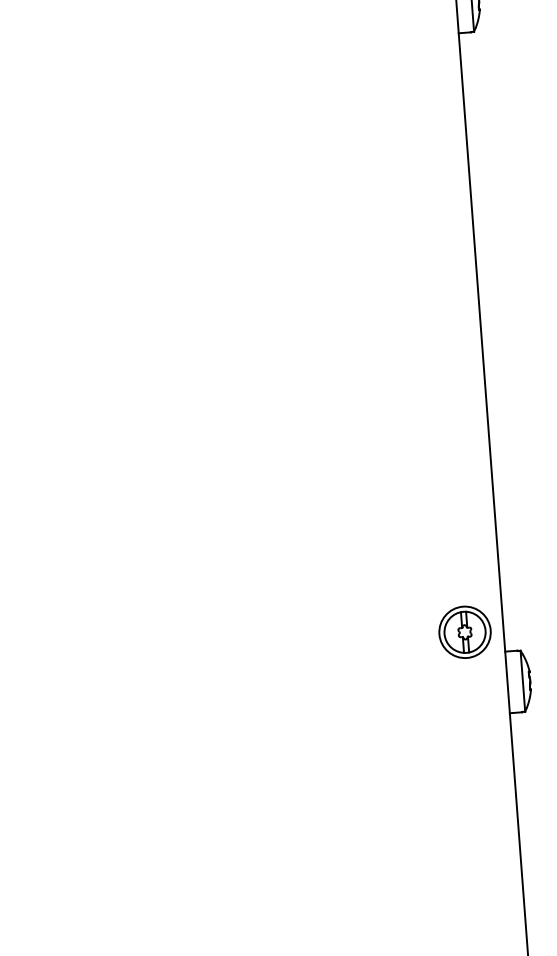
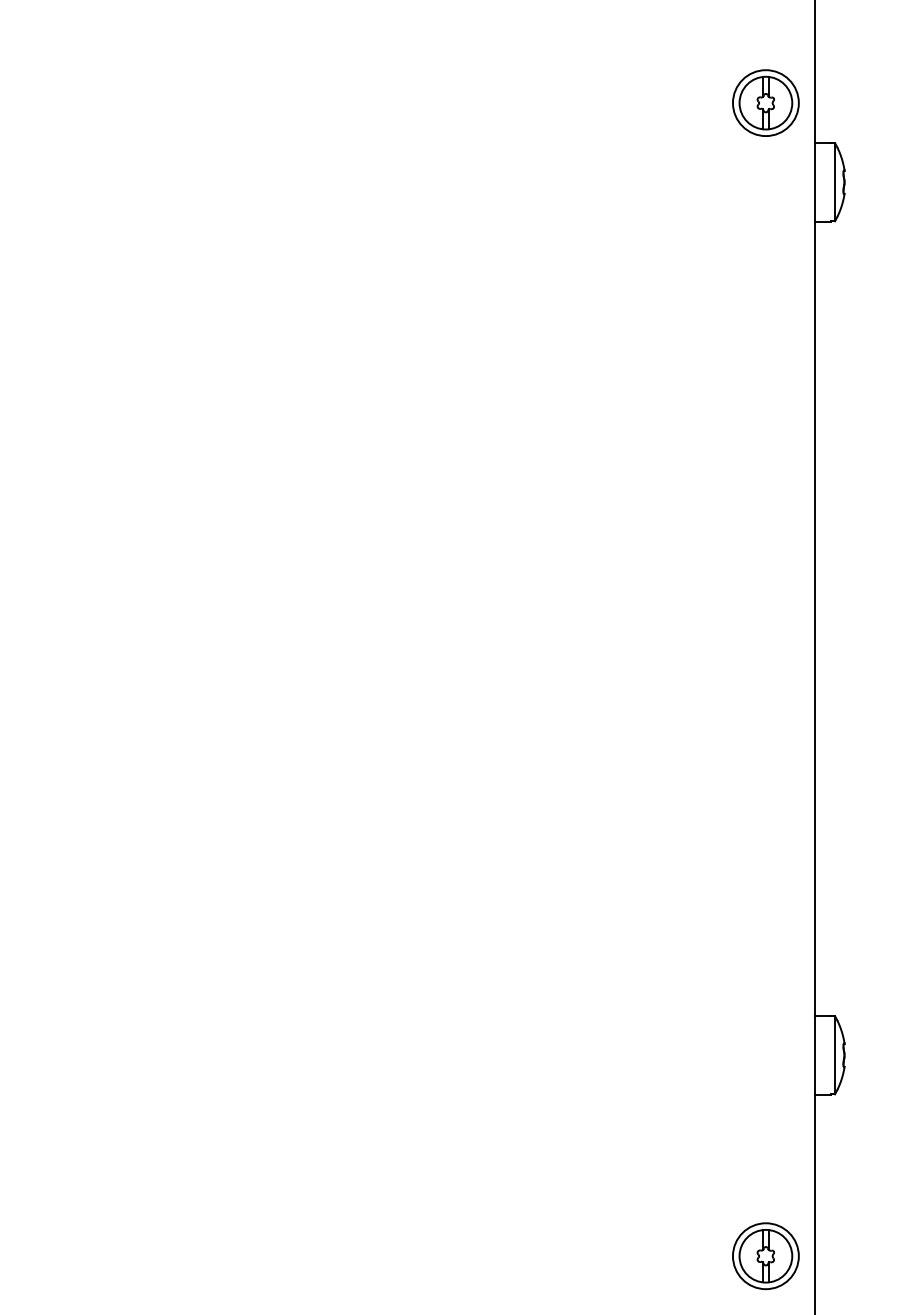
part: (464, 632) -> (765, 1256), moved

